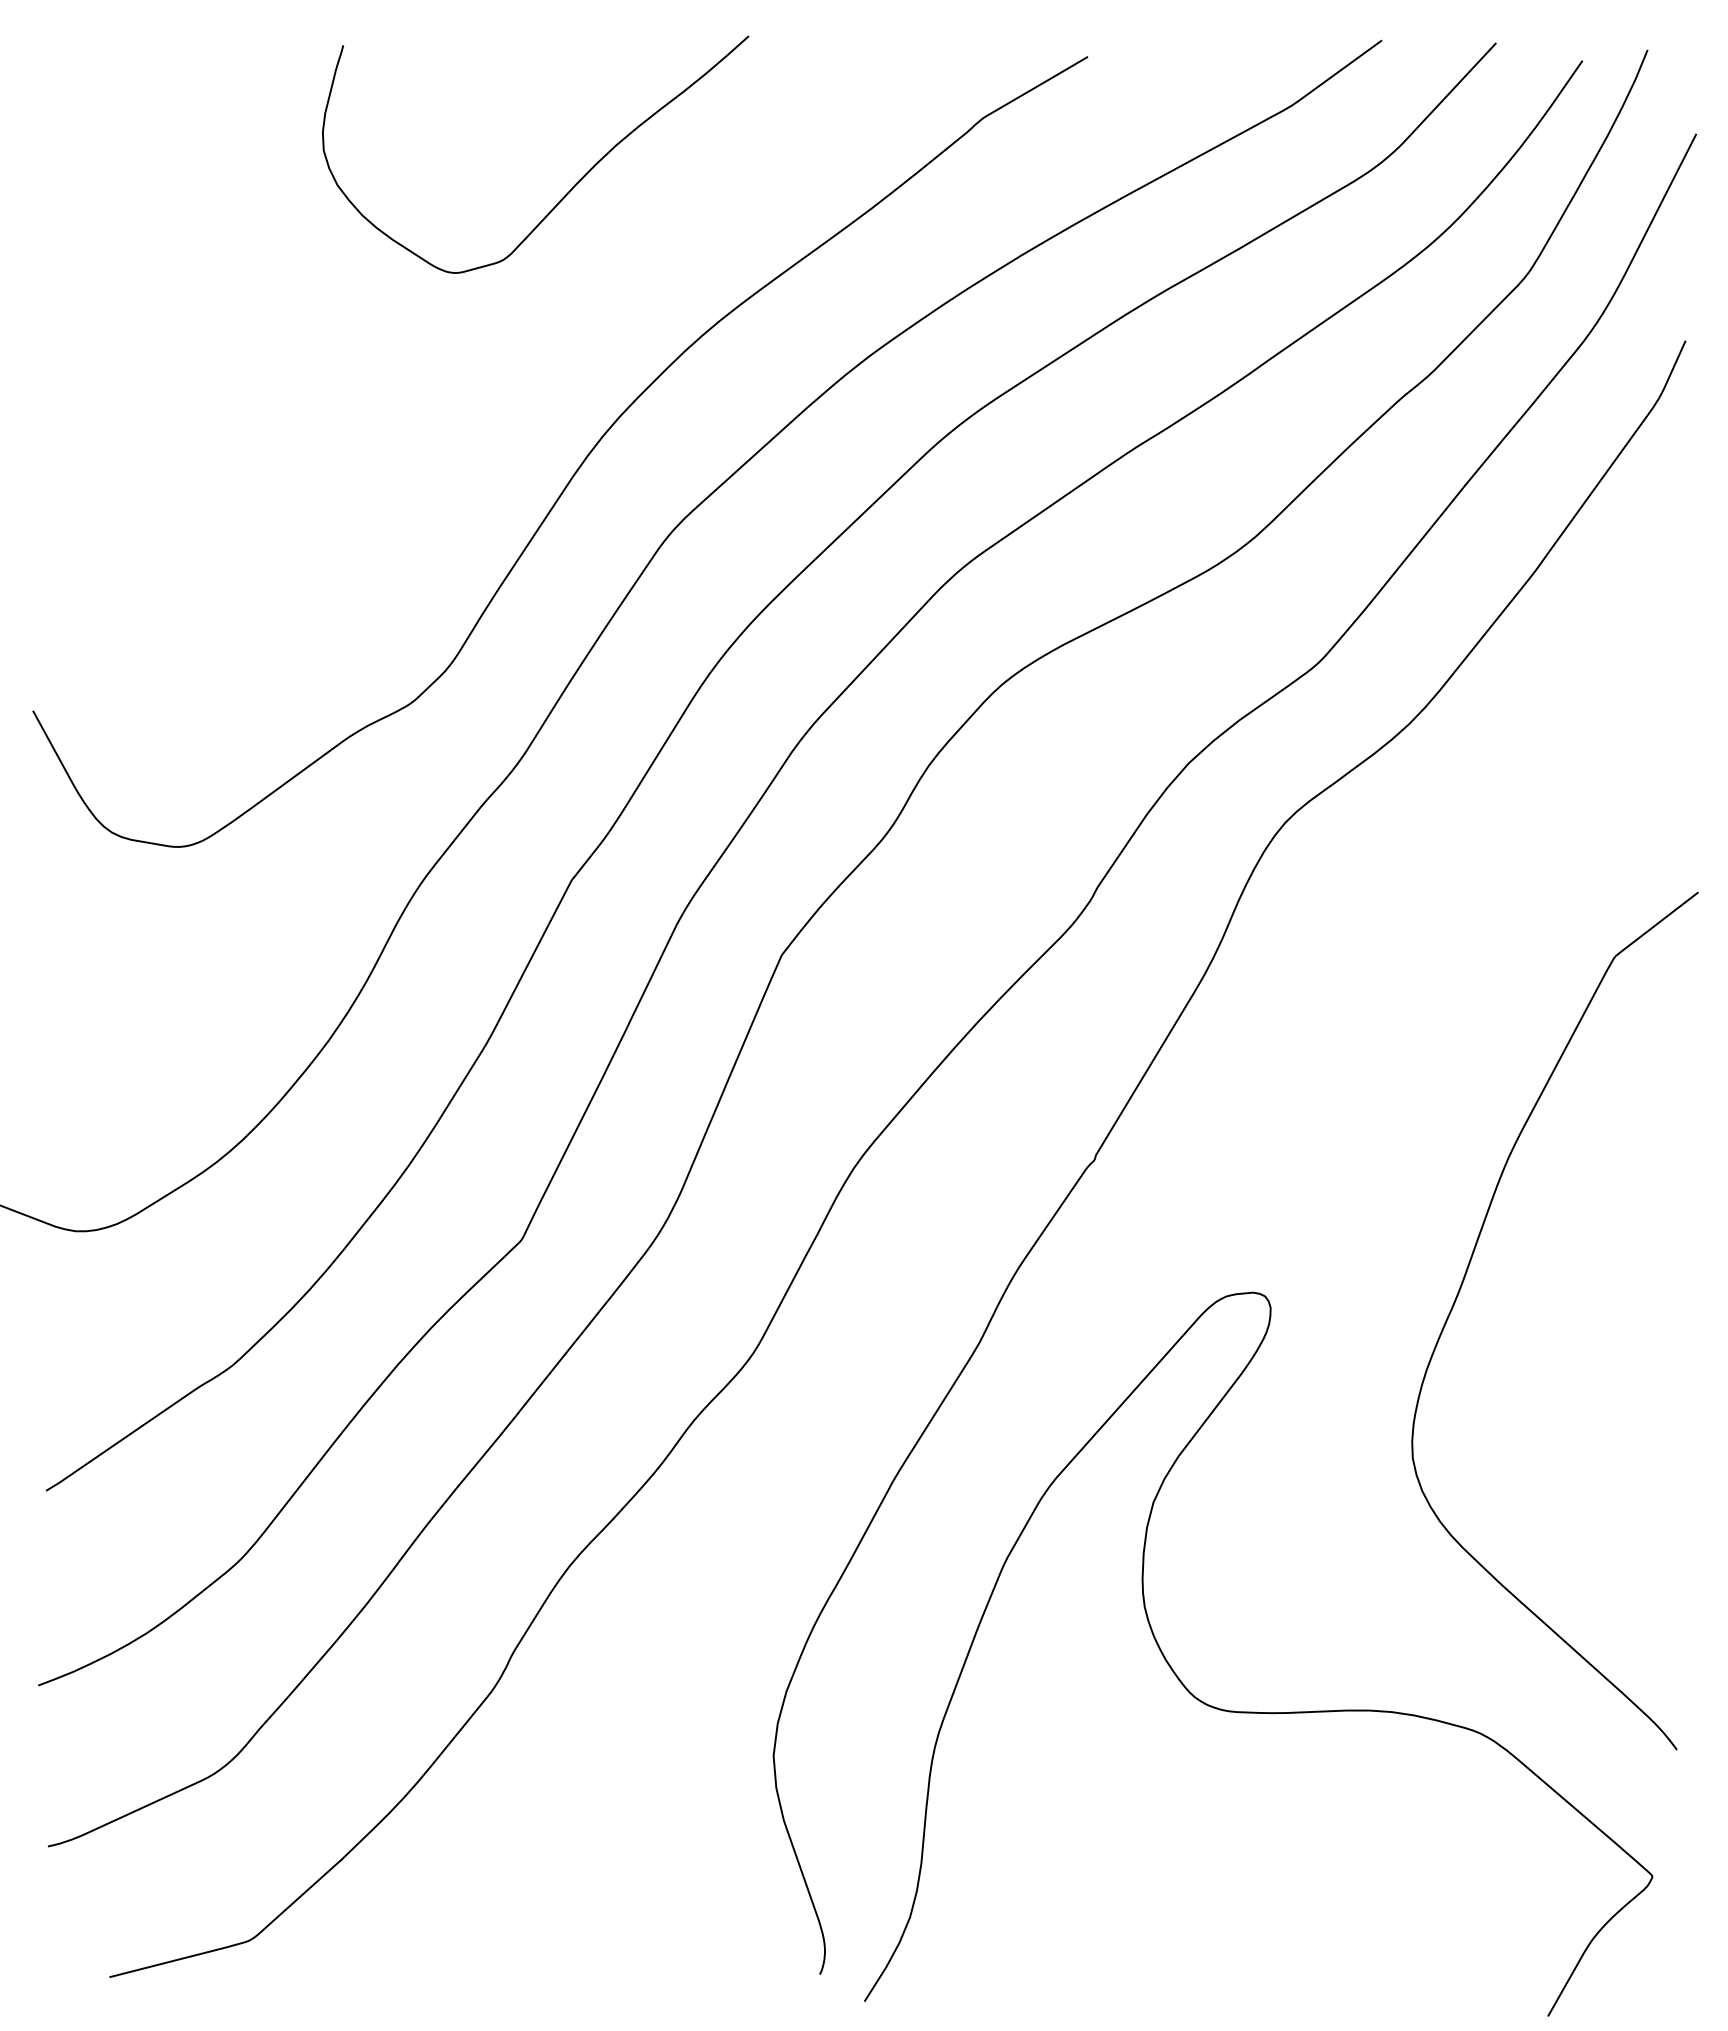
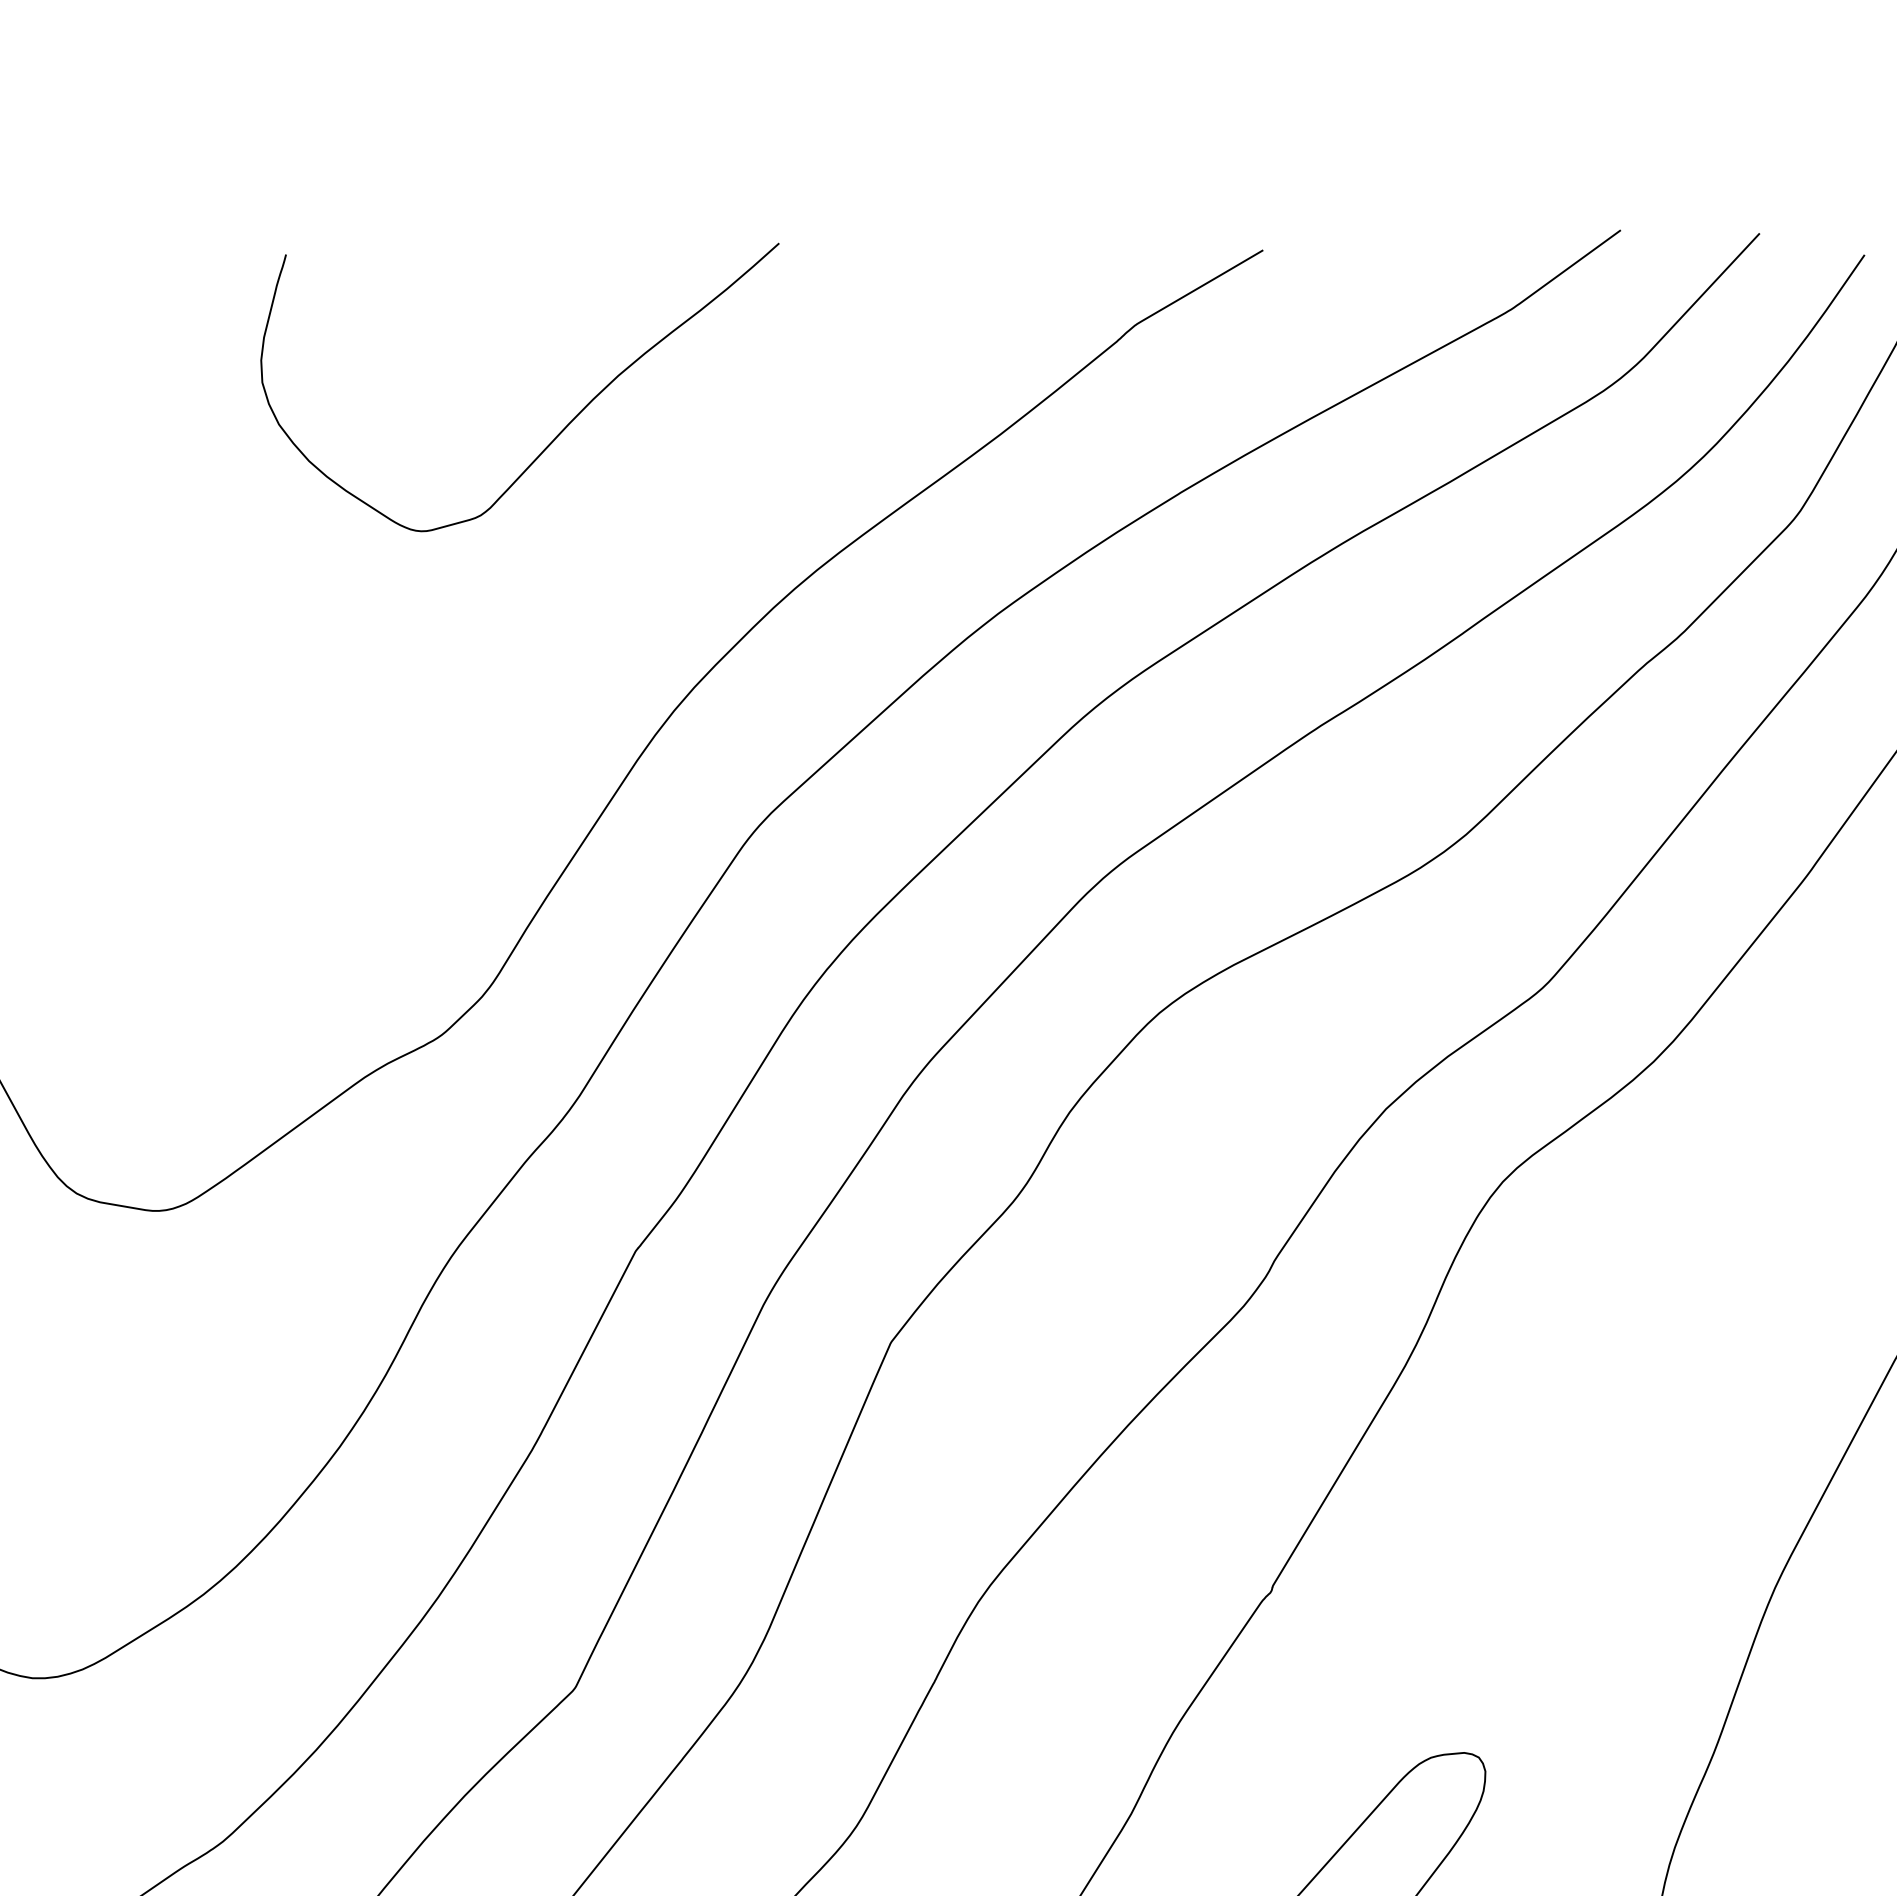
curve: (573, 185) -> (565, 424), moved

